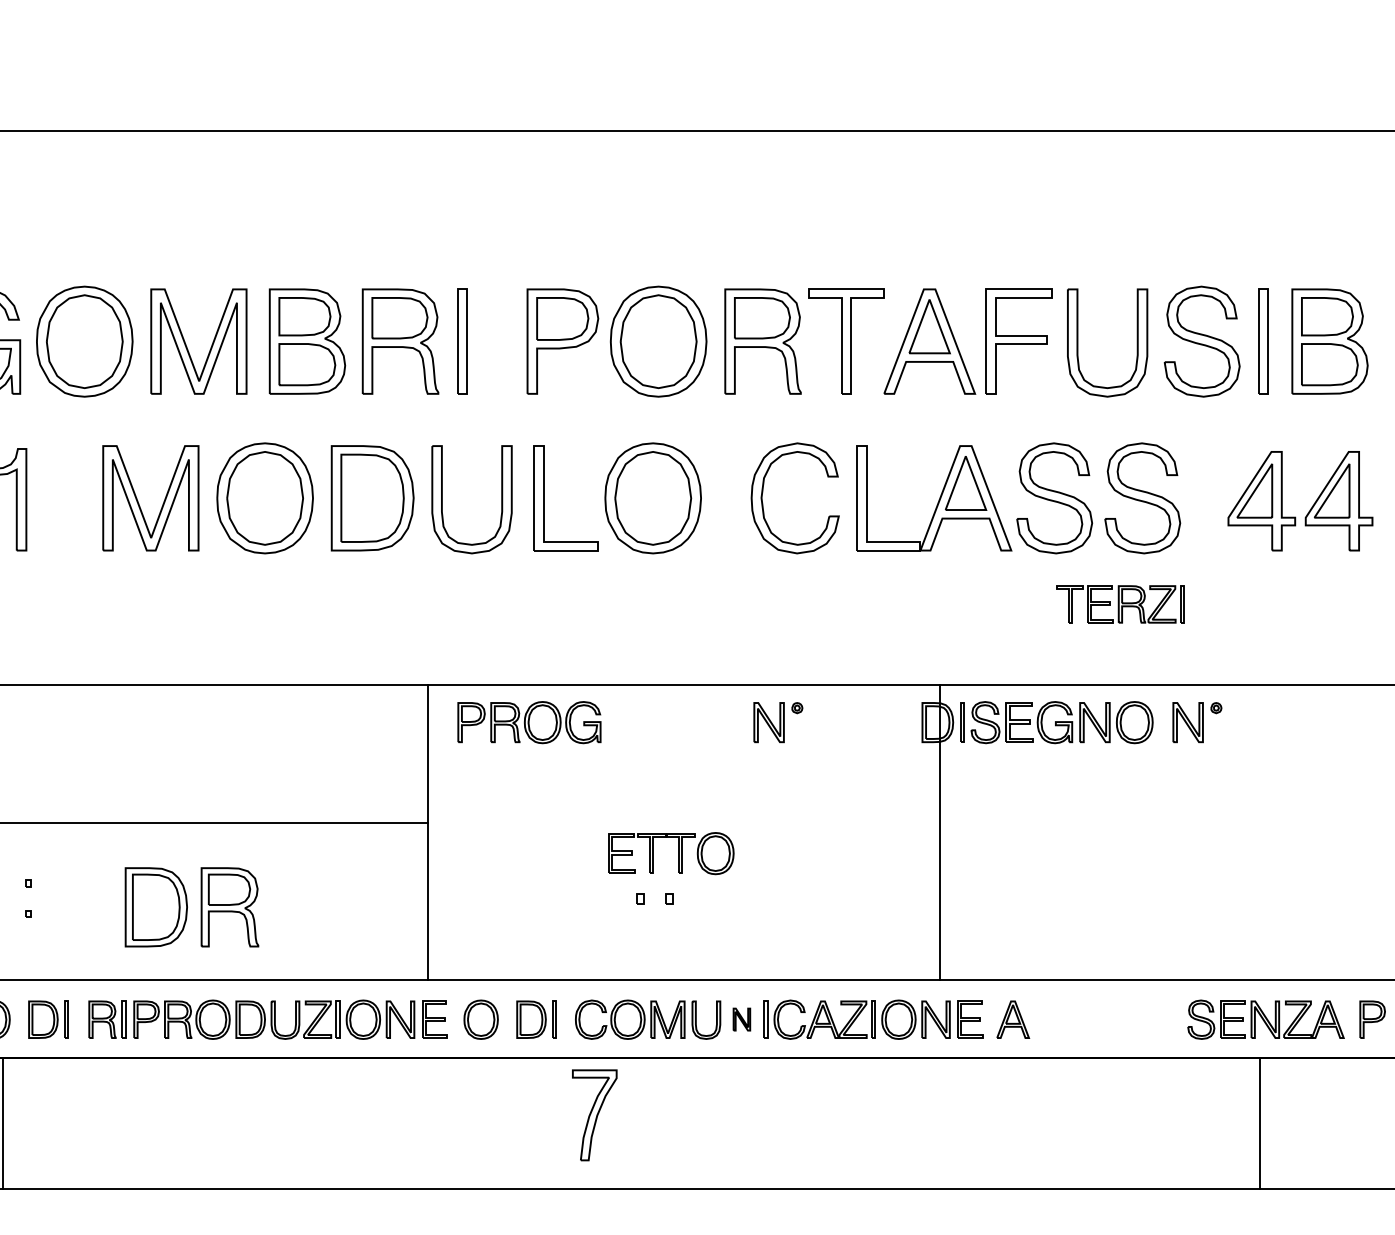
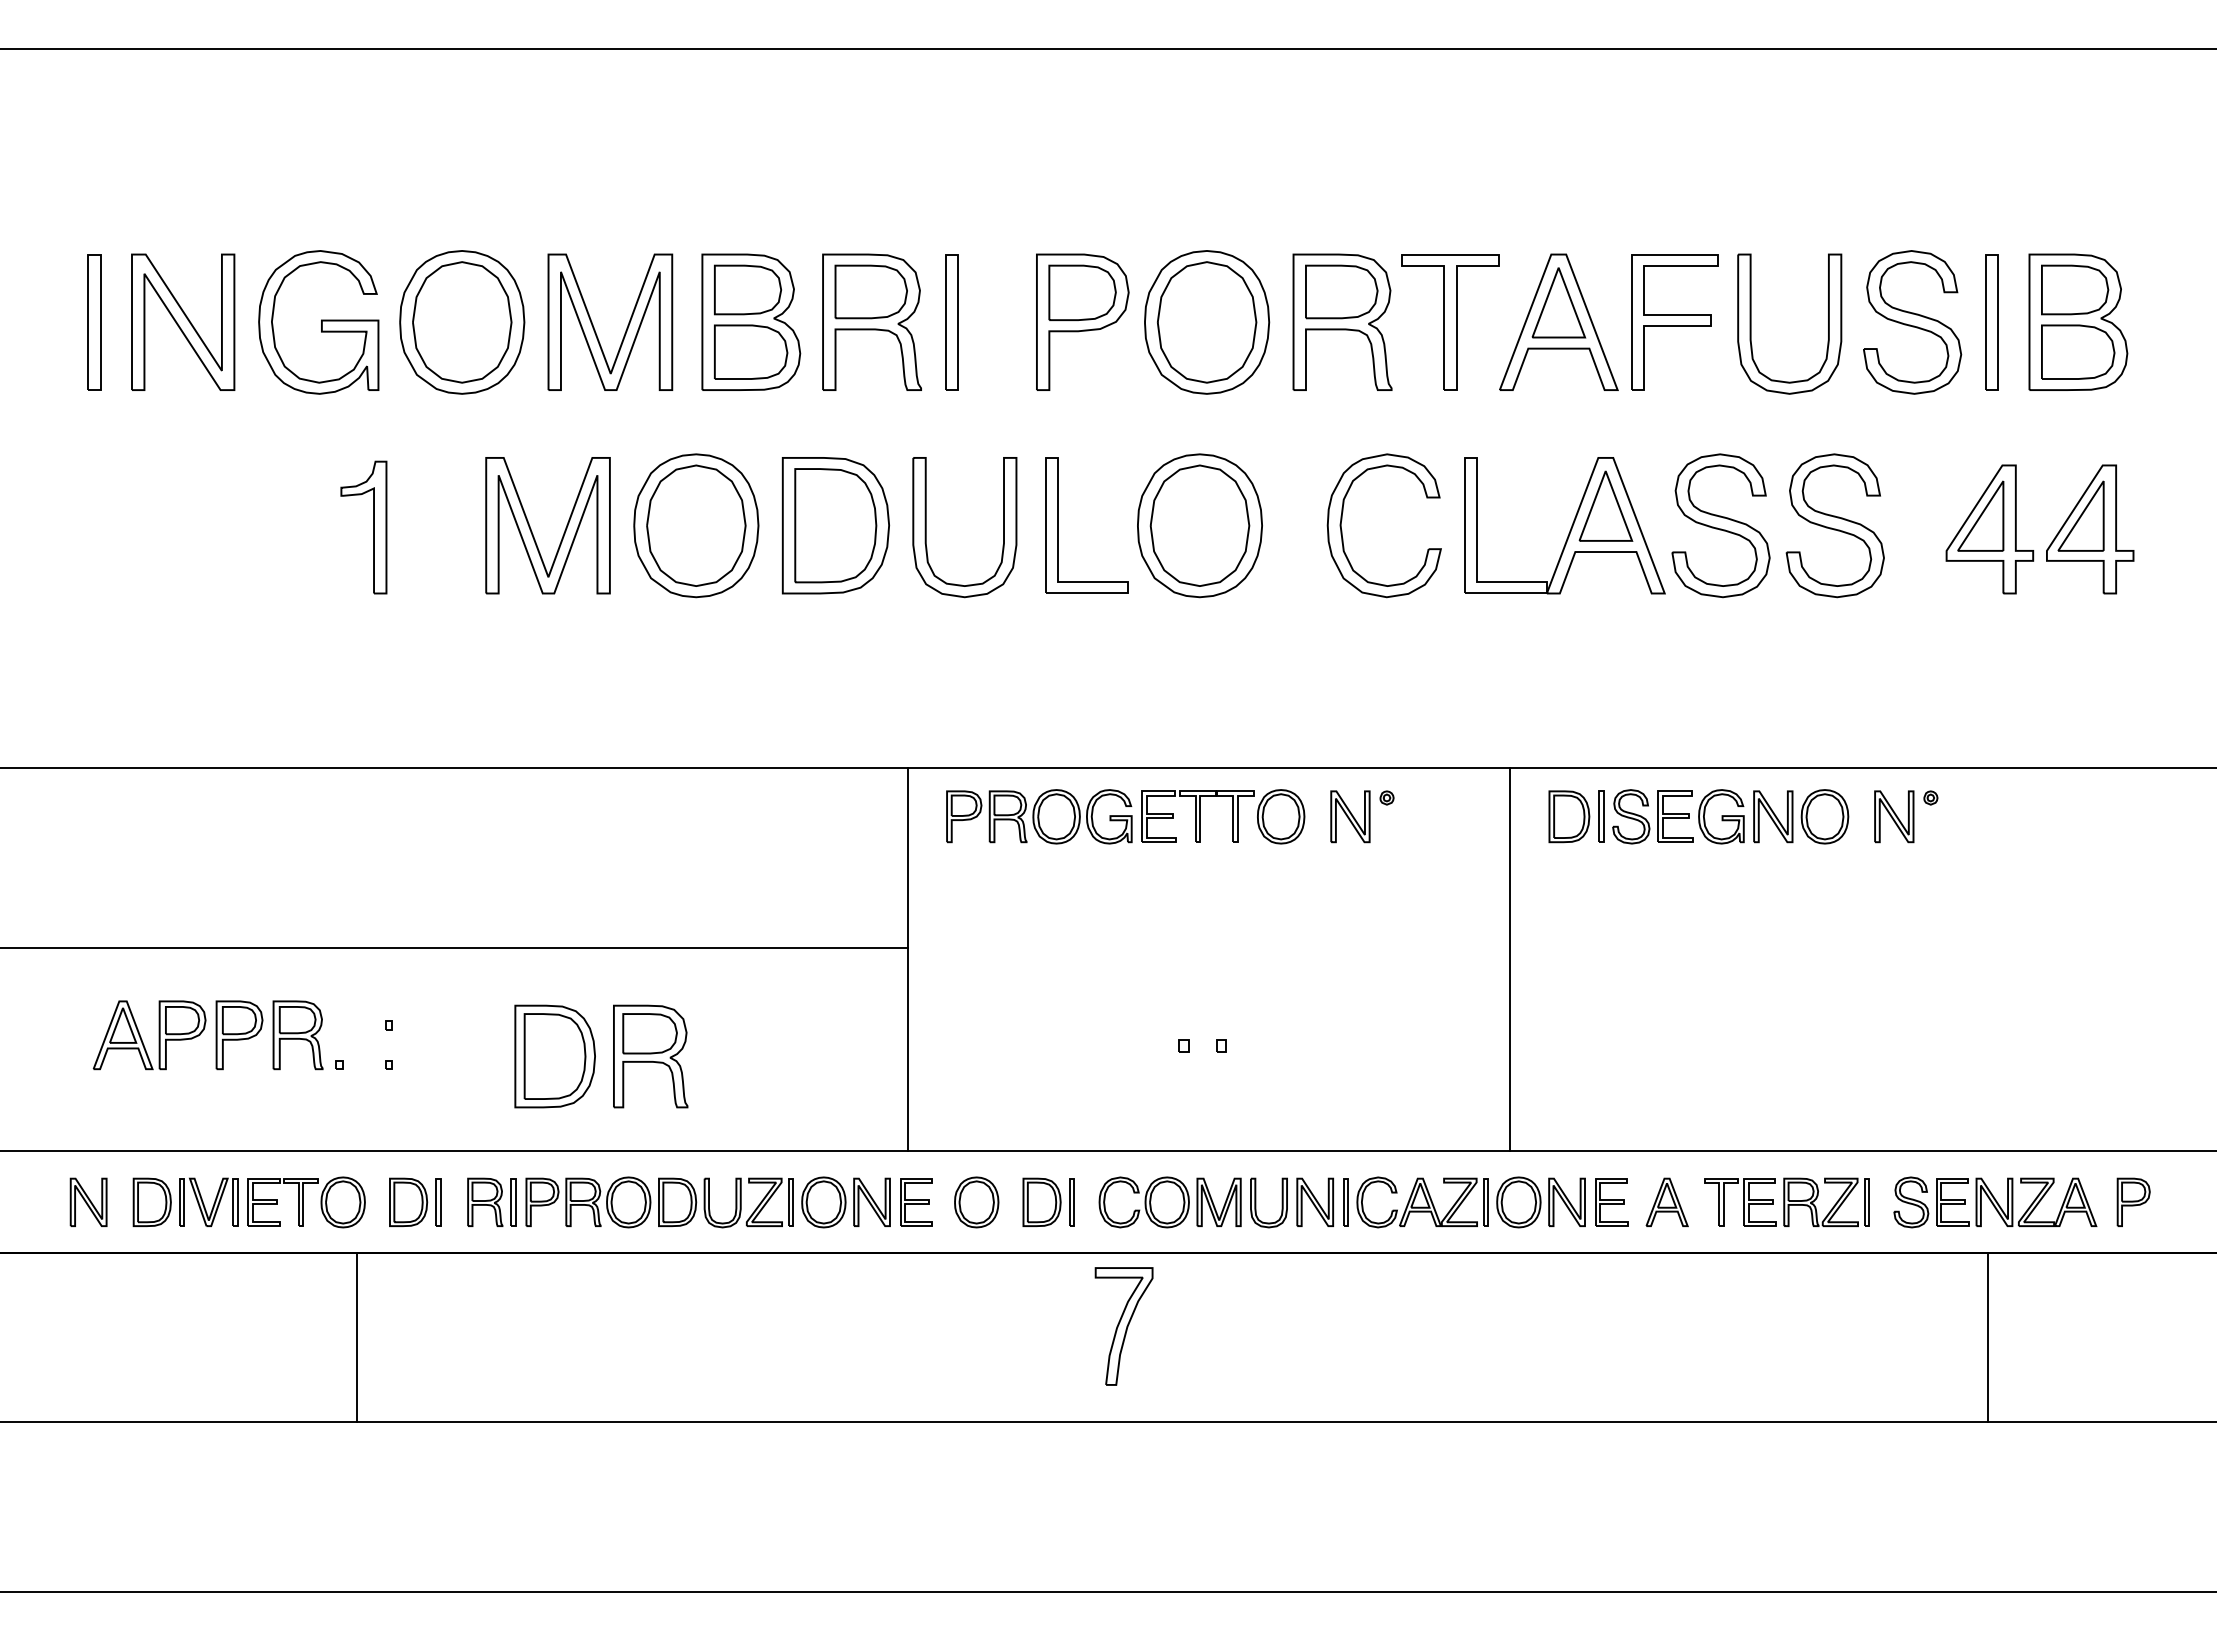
part: (1120, 603) -> (1786, 1201), moved
line: (939, 831) -> (1509, 958), moved
part: (678, 853) -> (1232, 816), moved
part: (741, 1019) -> (1314, 1201), size x1.67

